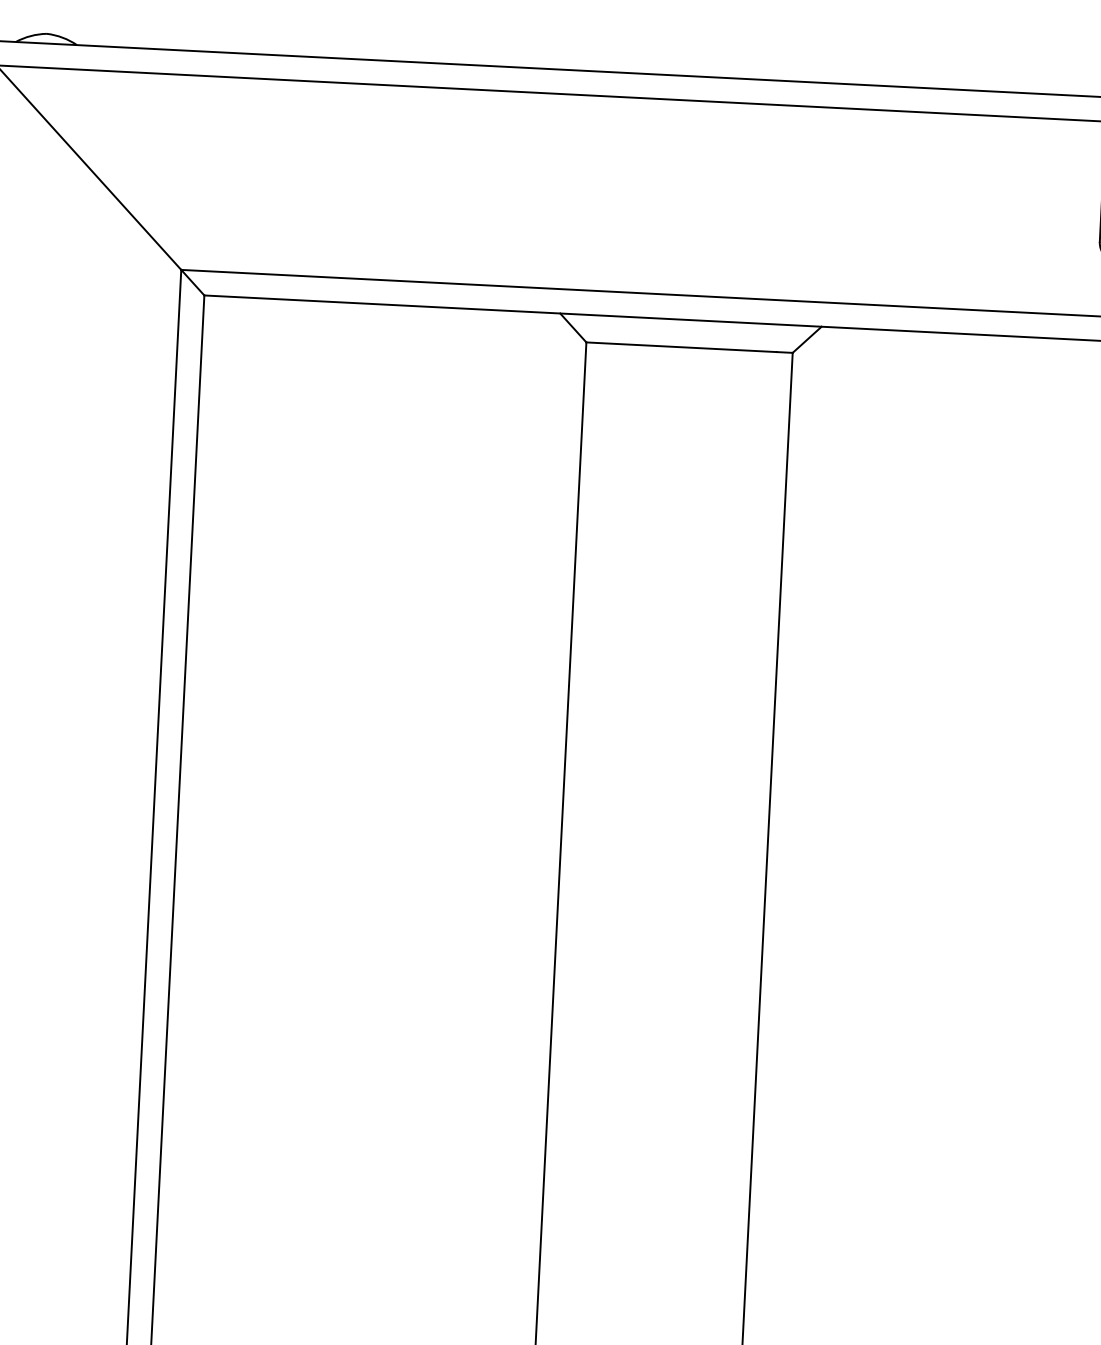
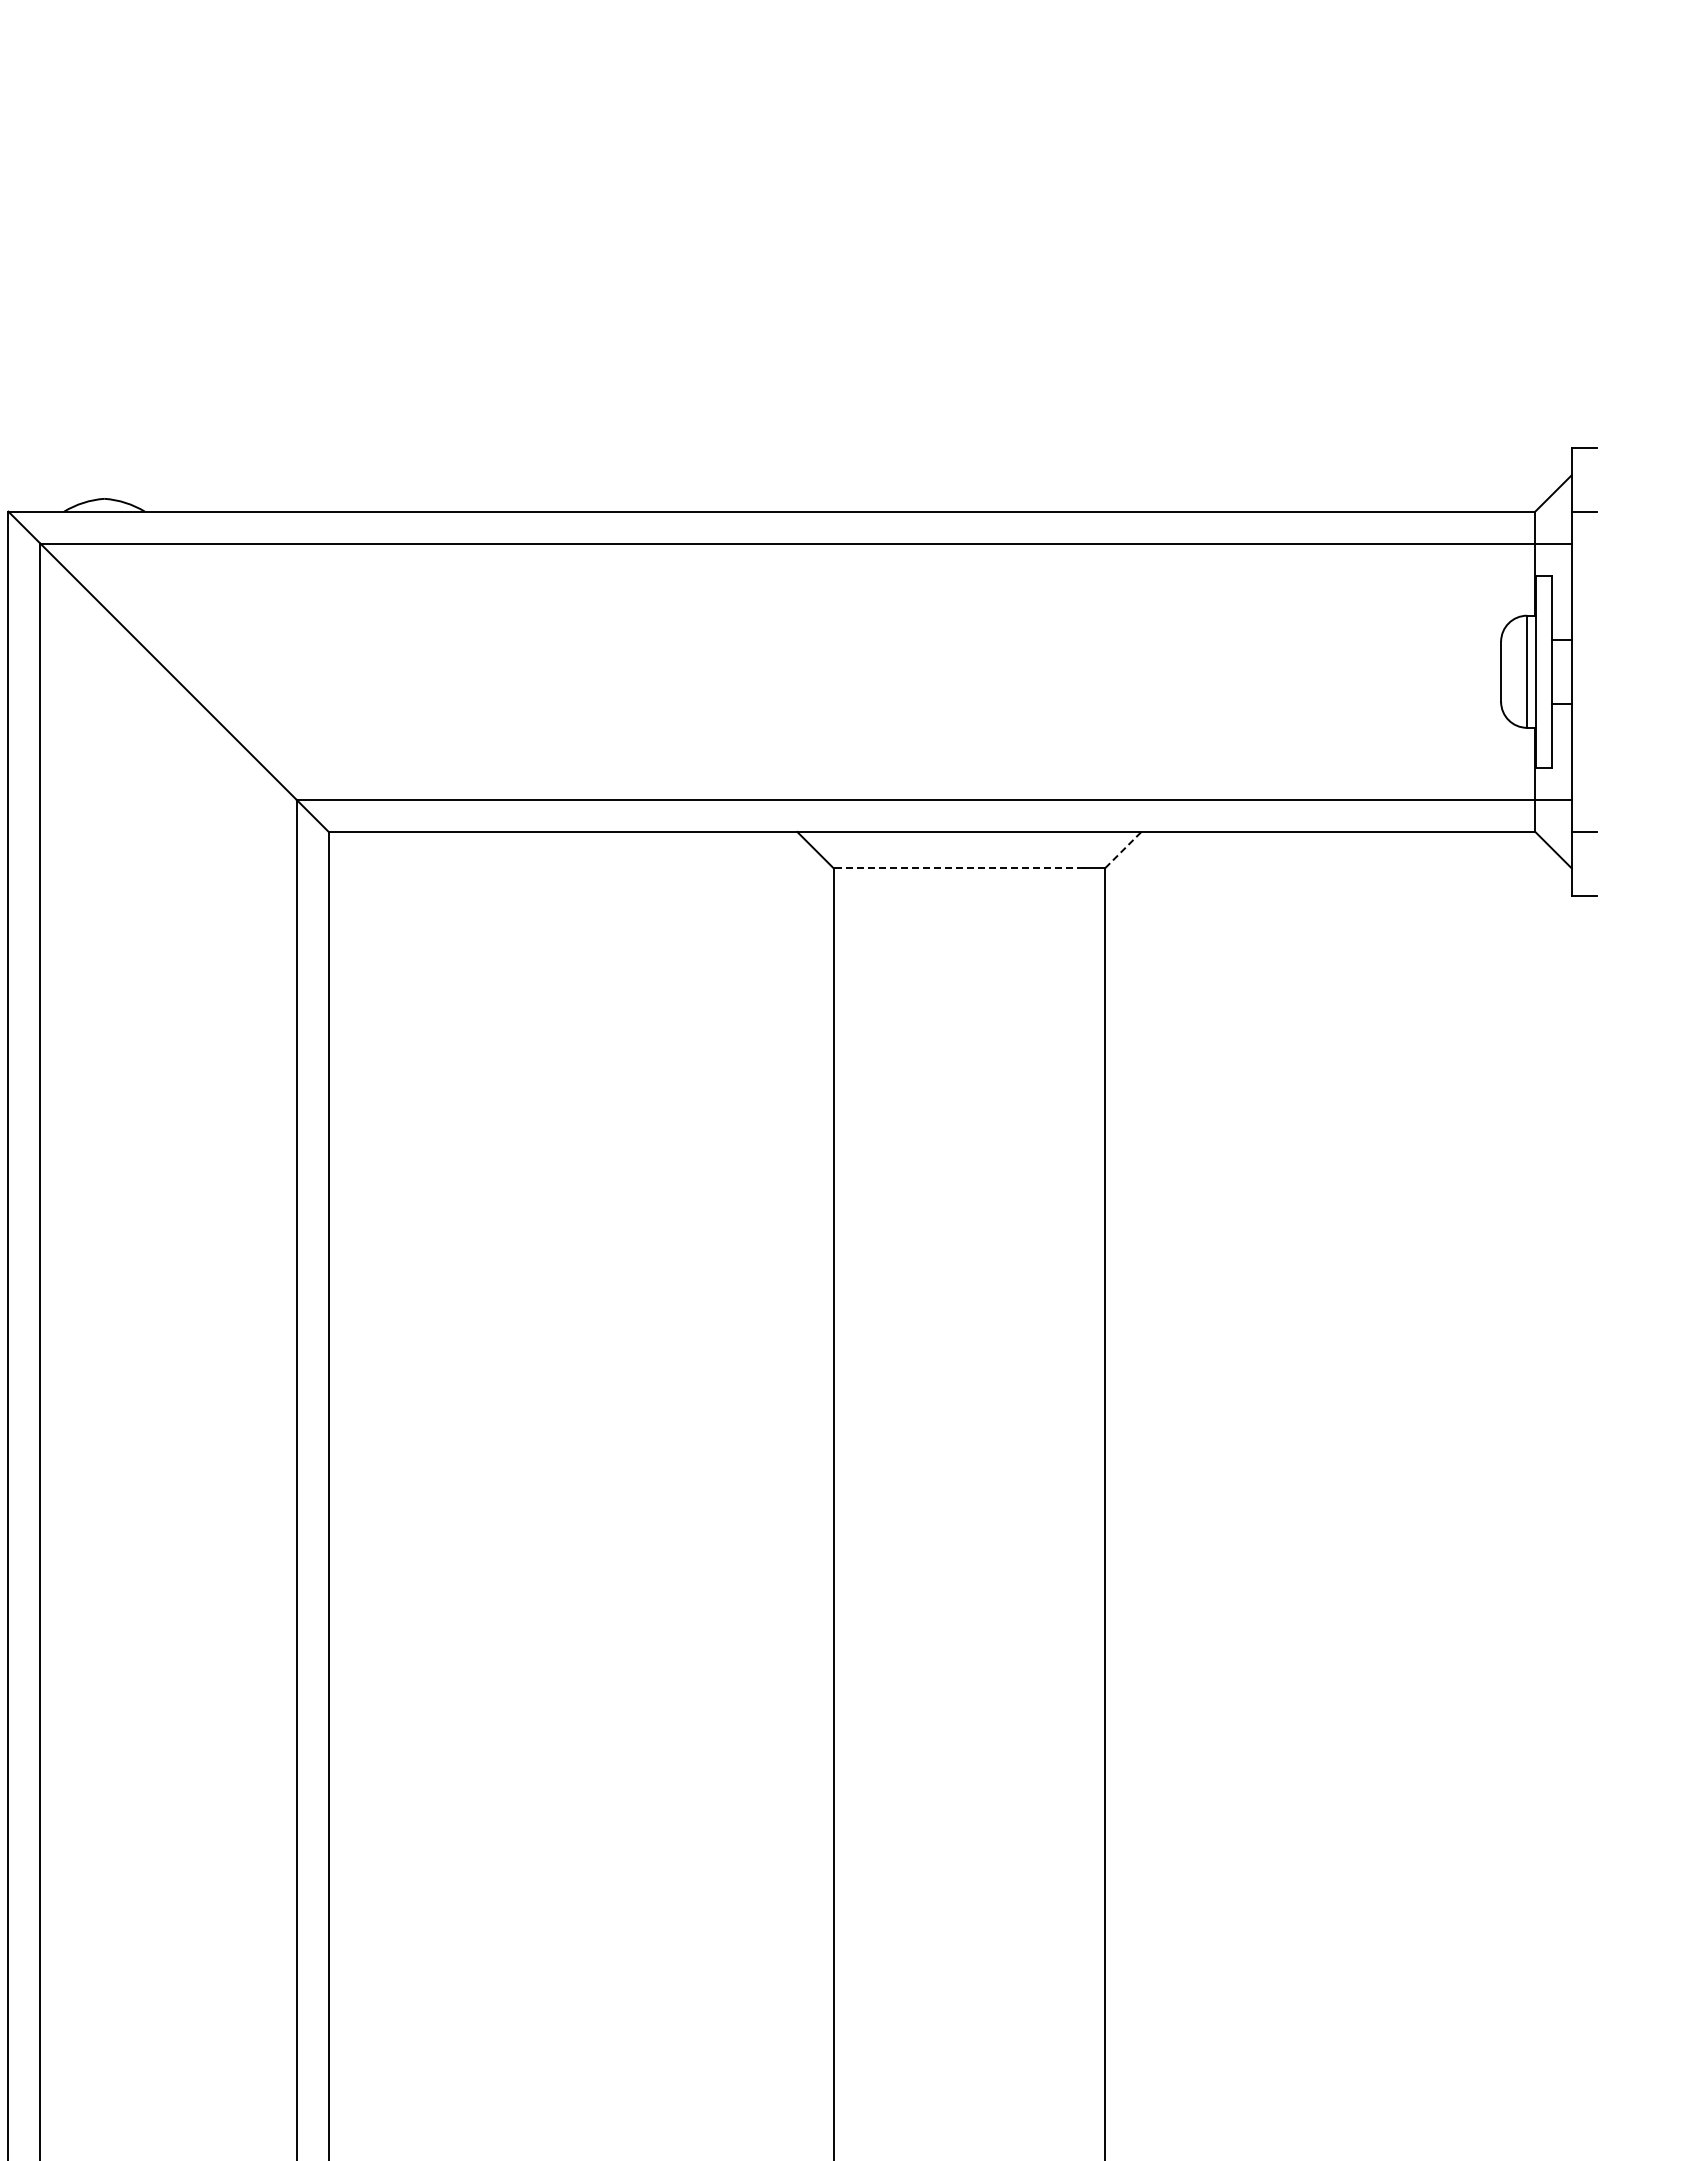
line: (807, 340) -> (1123, 850), solid -> dashed
line: (681, 347) -> (958, 868), solid -> dashed

